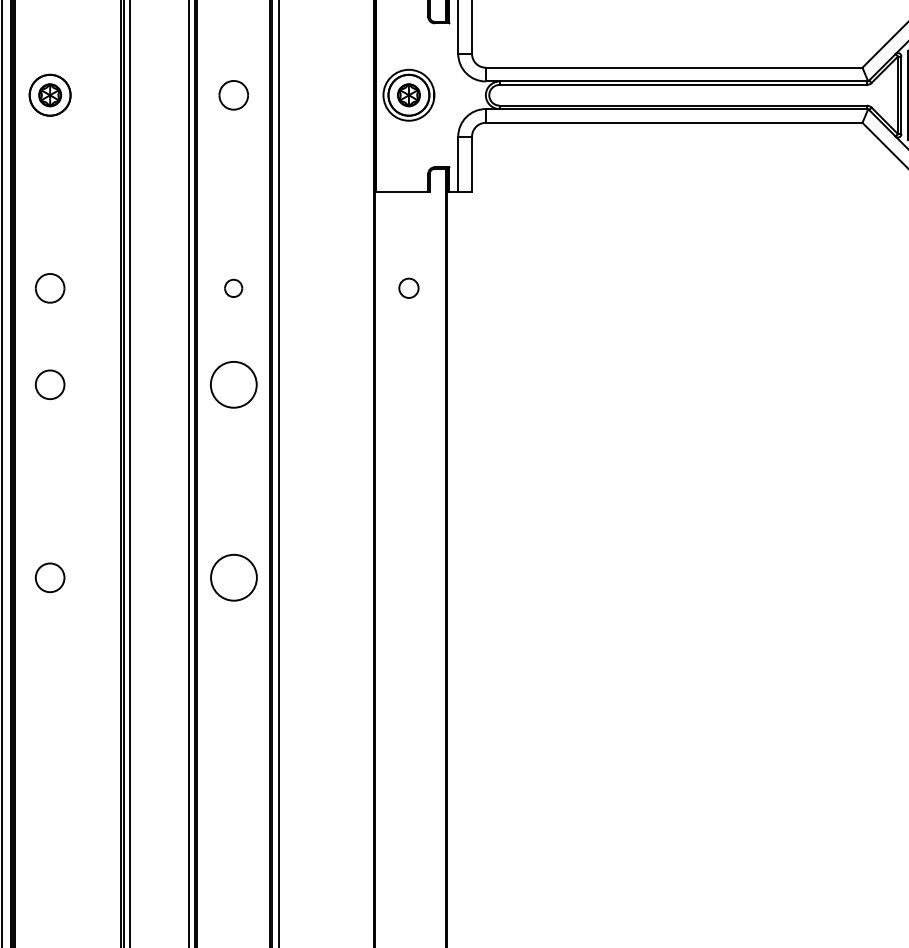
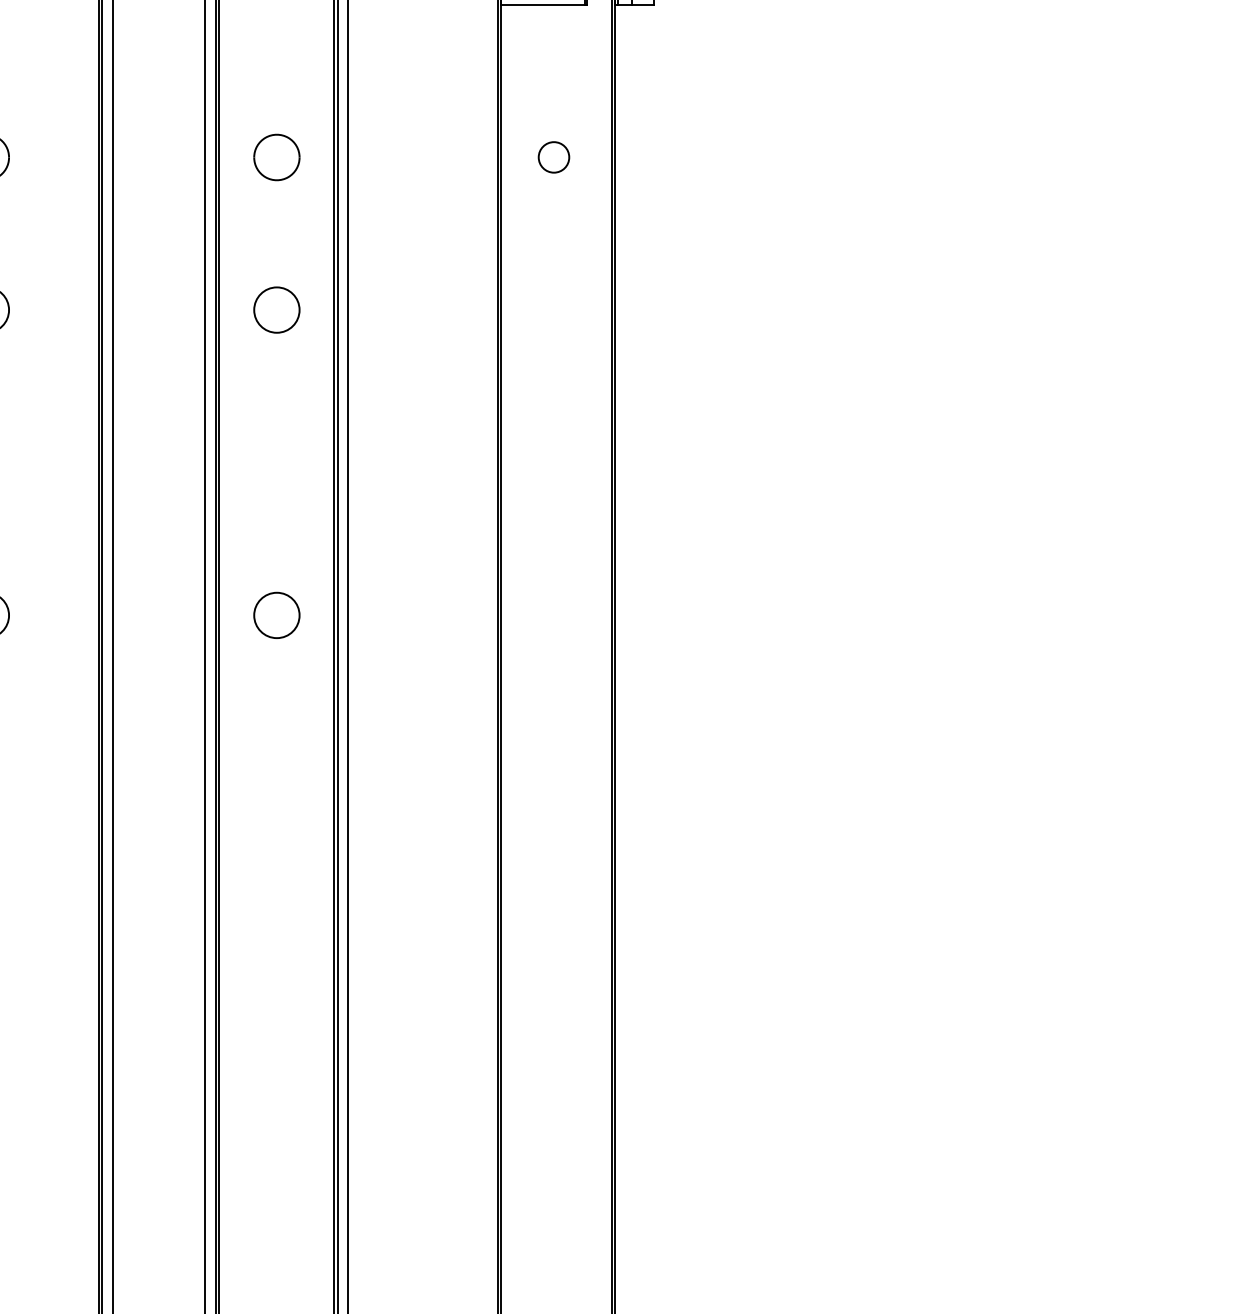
part: (233, 288) -> (276, 157), size x1.67
circle: (233, 384) -> (276, 309), size x0.62
circle: (233, 577) -> (276, 614), size x0.62

